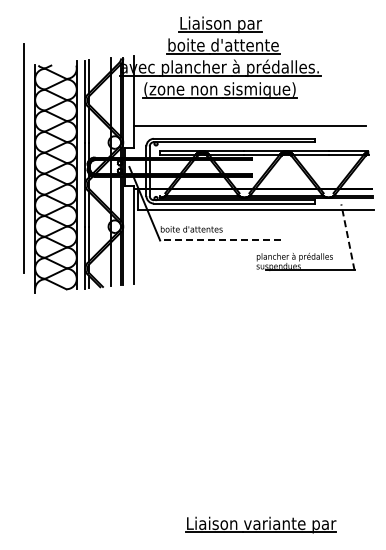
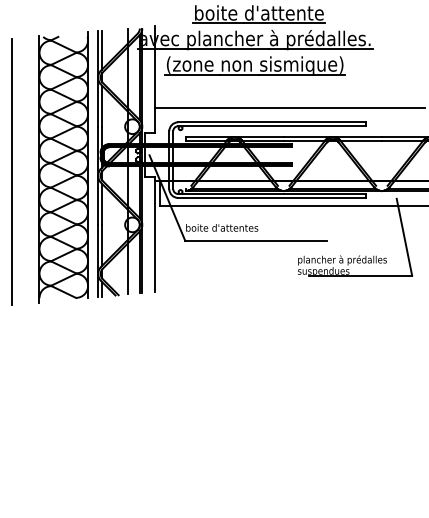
line: (23, 158) -> (11, 172), moved
line: (347, 237) -> (403, 237), dashed -> solid
line: (220, 240) -> (255, 240), dashed -> solid

